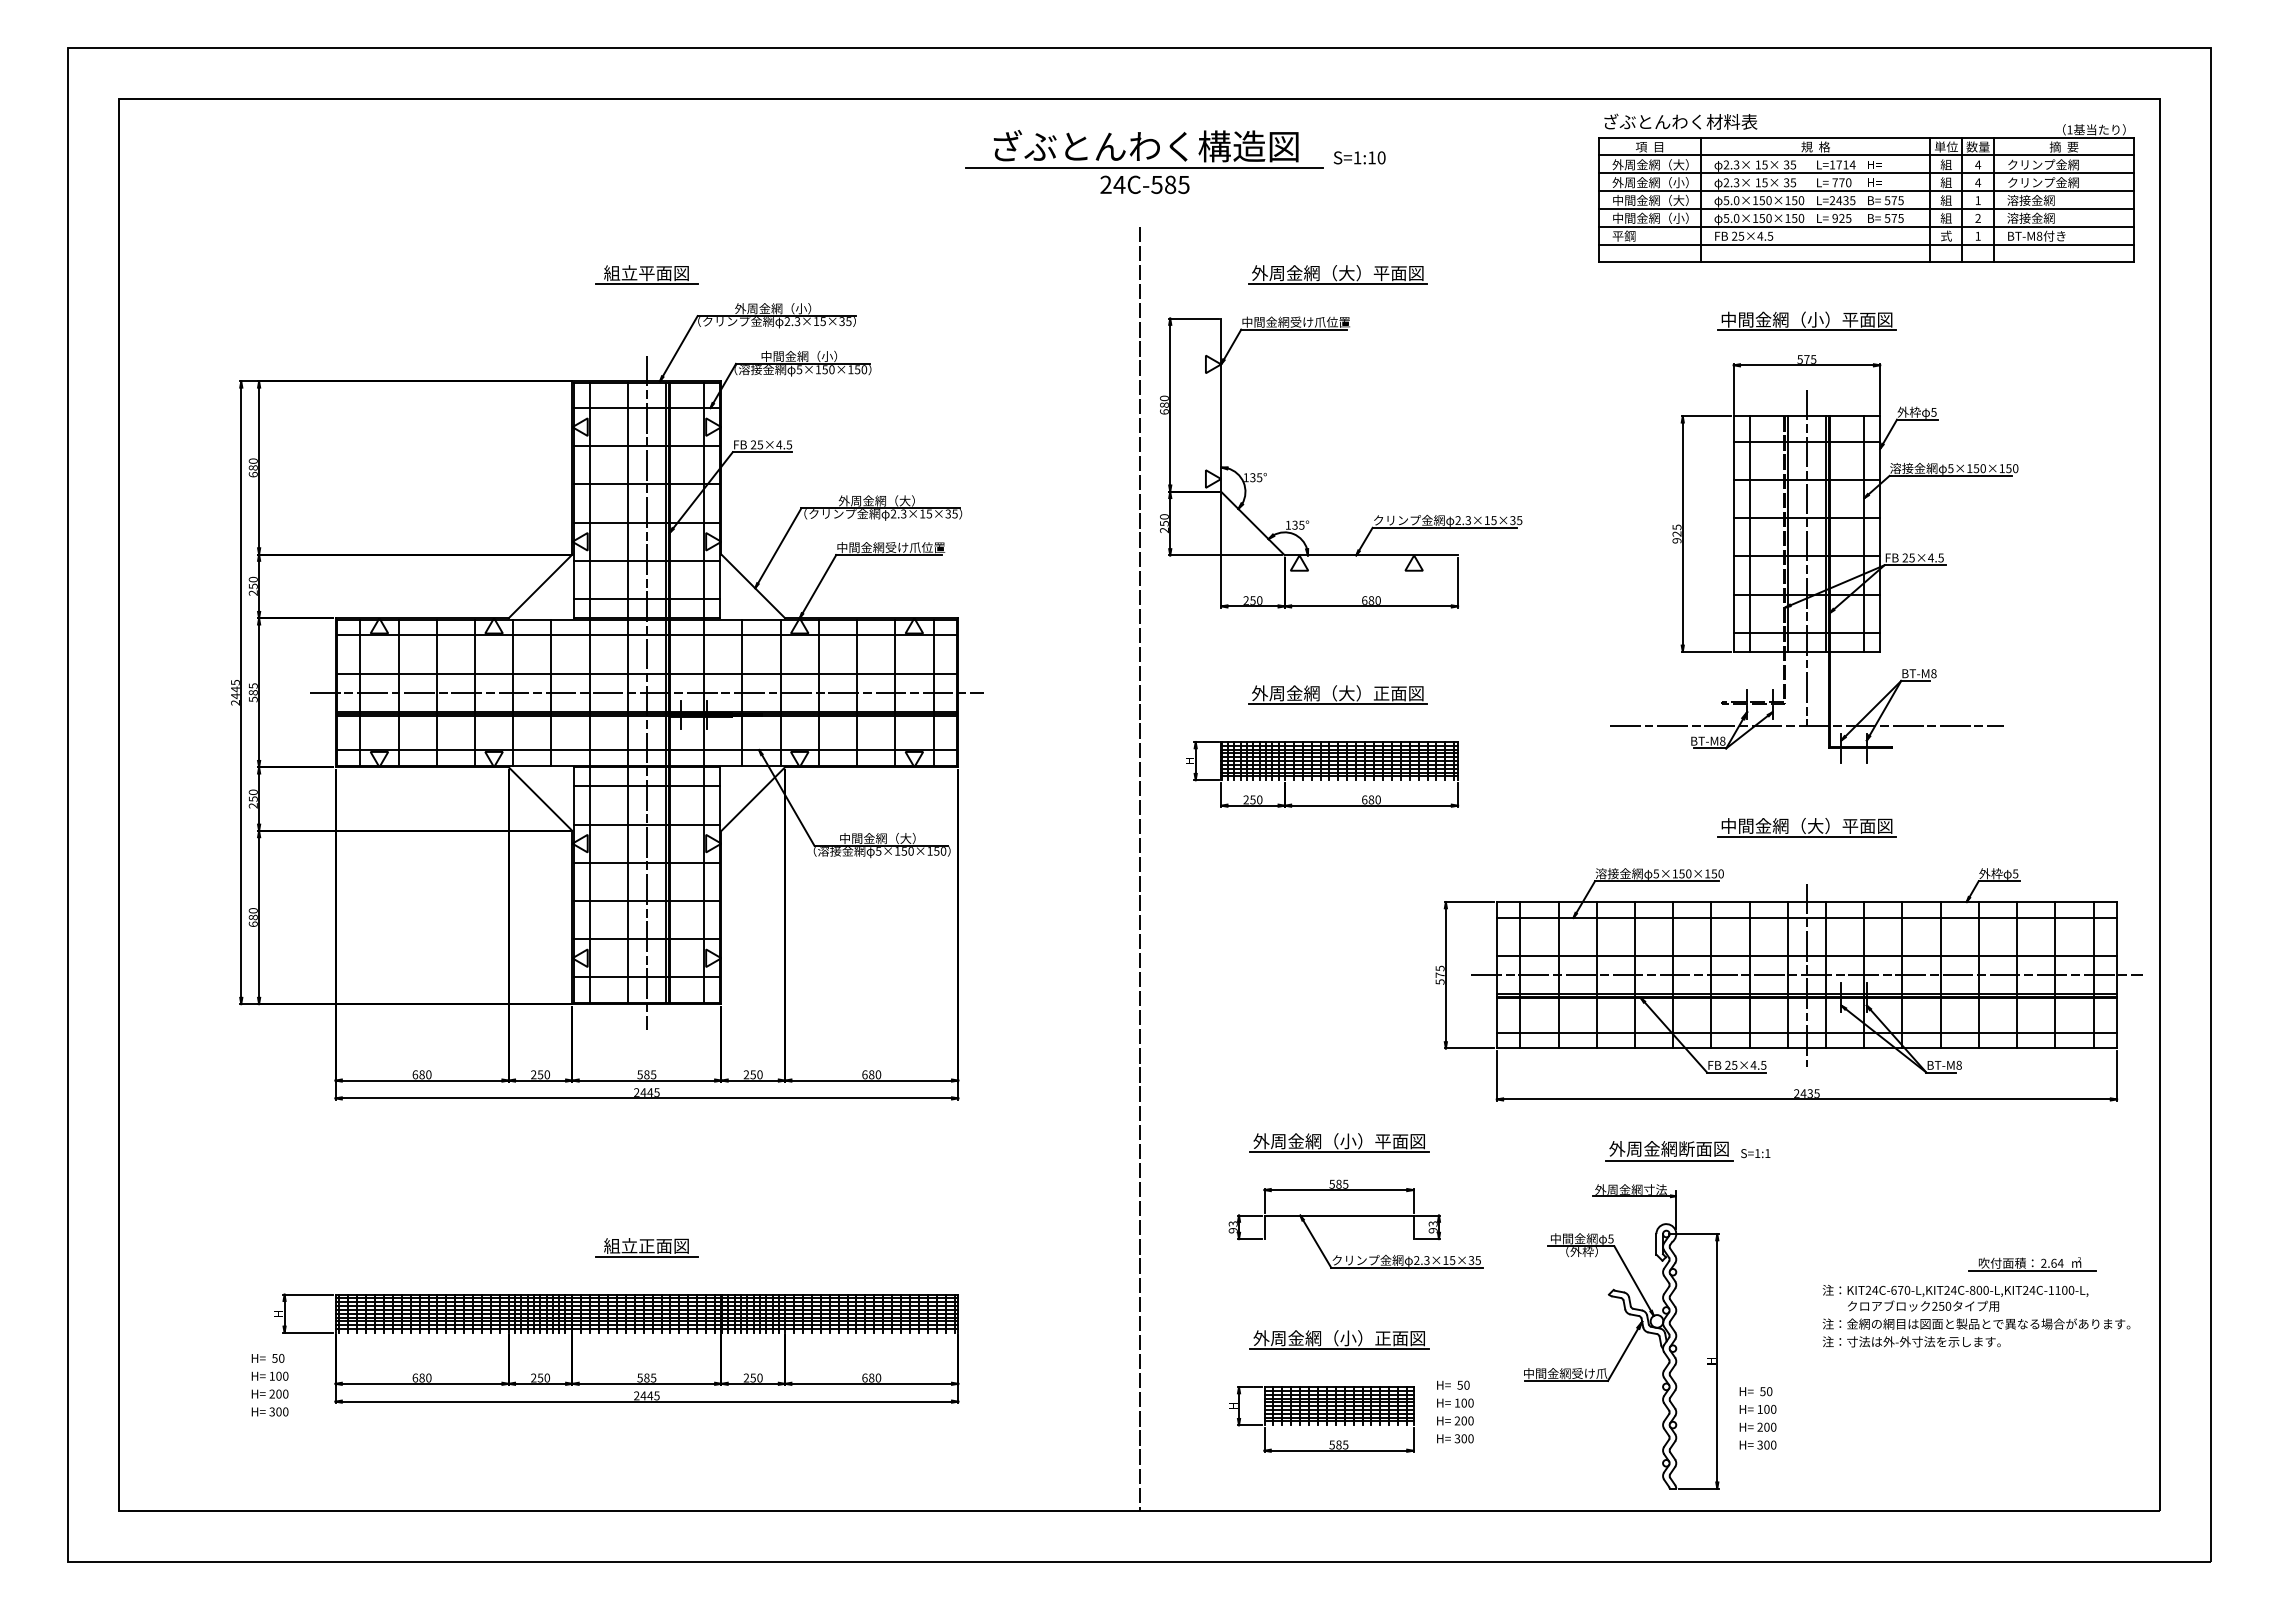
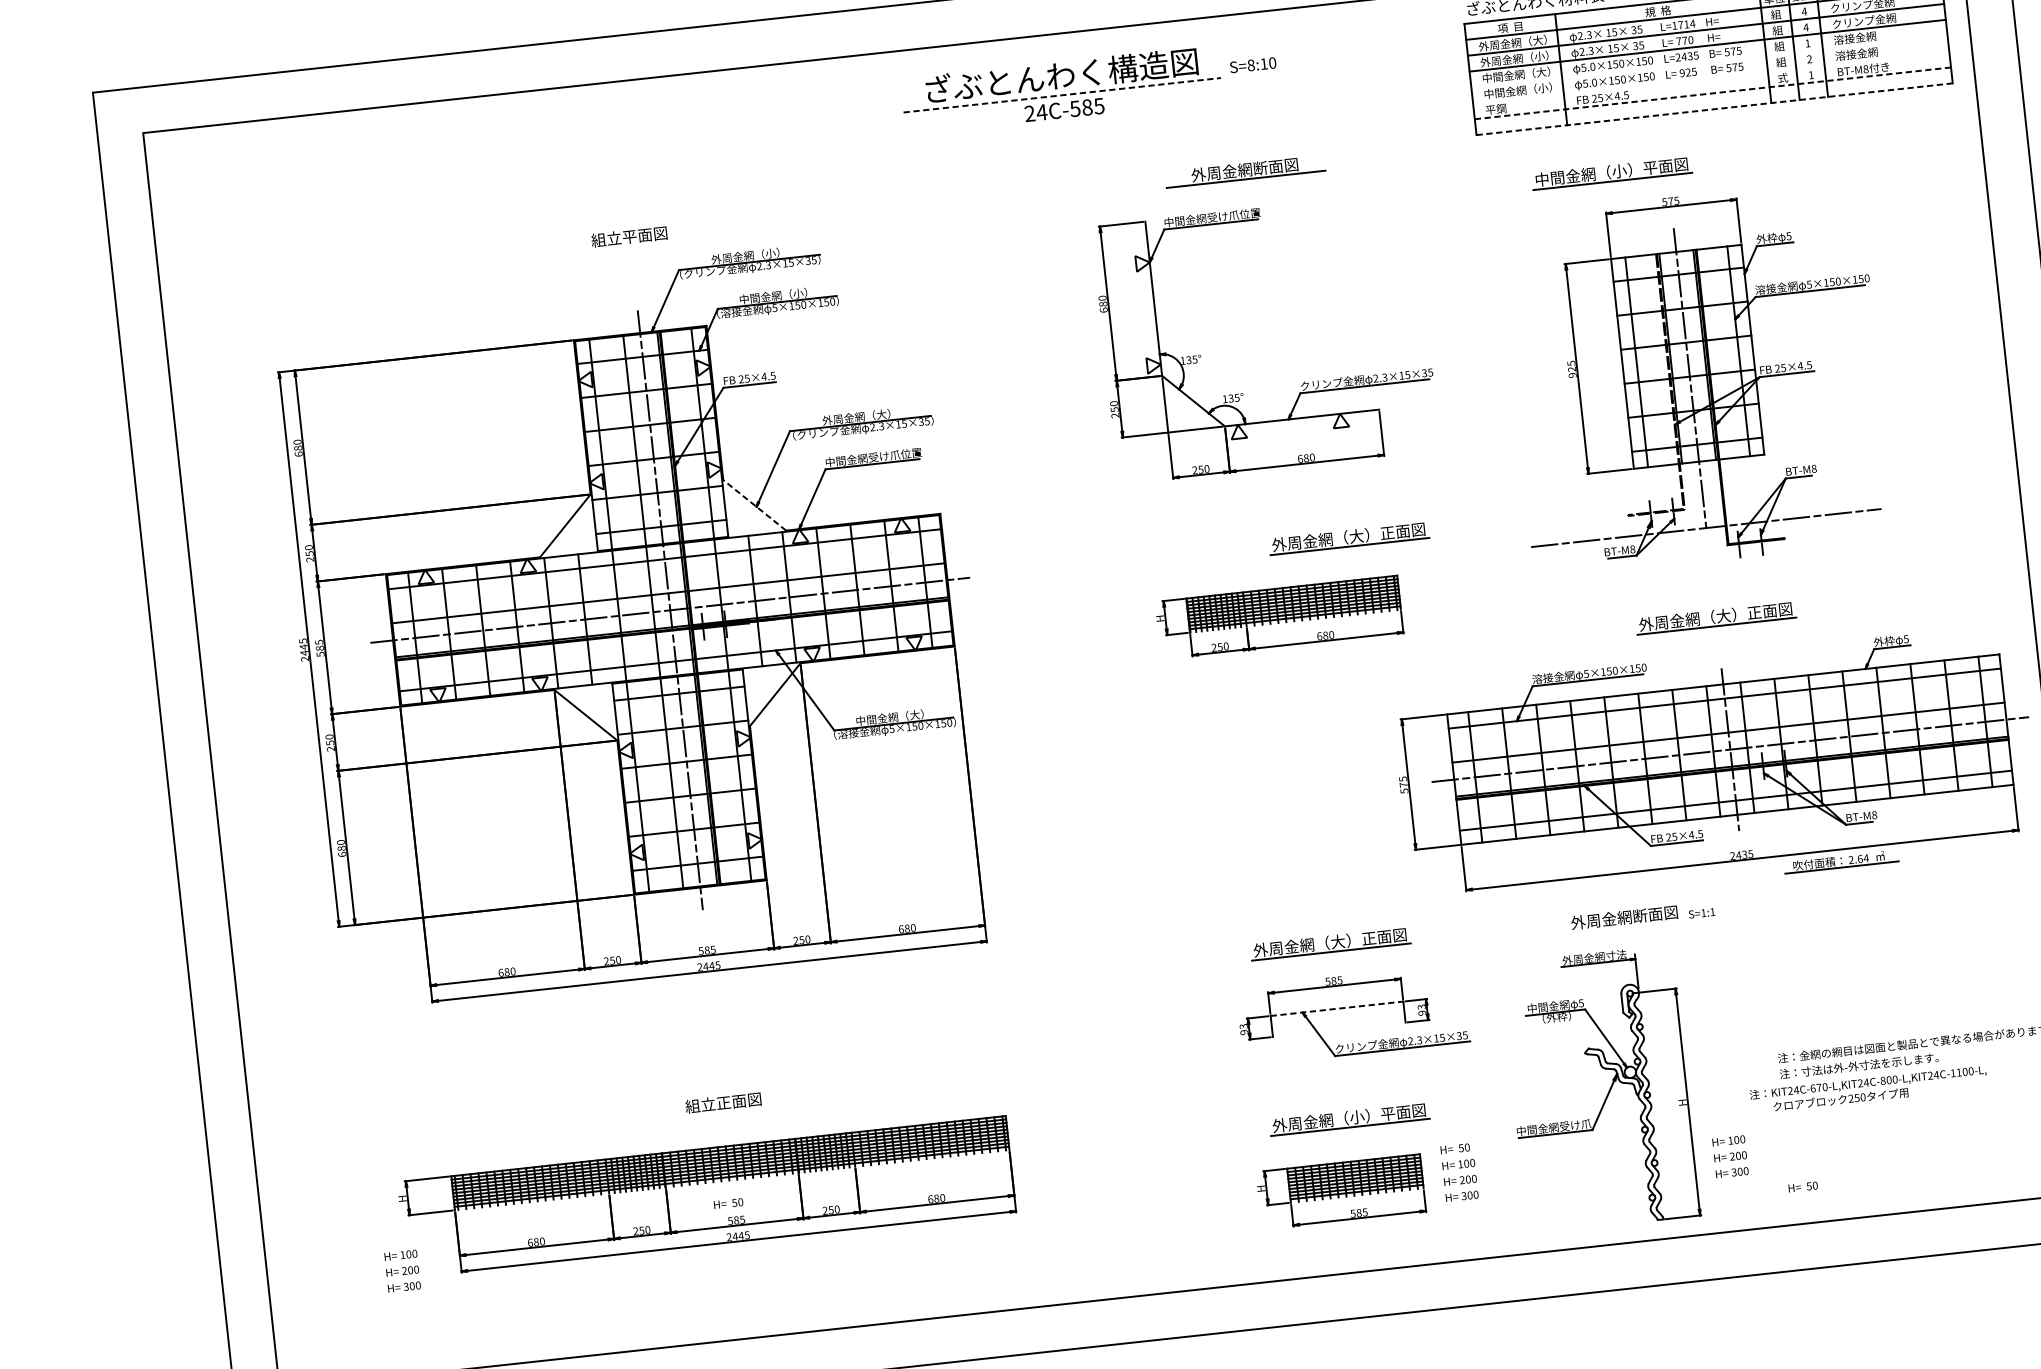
text: (1357, 157) -> (1251, 65), S=1:10 -> S=8:10
line: (1144, 168) -> (1062, 95), solid -> dashed
line: (1866, 208) -> (1709, 61), removed
line: (1866, 226) -> (1710, 77), removed
line: (1867, 244) -> (1713, 93), solid -> dashed
line: (1867, 262) -> (1715, 109), solid -> dashed
text: (1337, 273) -> (1244, 170), 外周金網（大）平面図 -> 外周金網断面図
line: (646, 283) -> (630, 246), removed
part: (1806, 320) -> (1611, 172), moved
line: (752, 586) -> (754, 505), solid -> dashed
part: (1337, 694) -> (1348, 538), moved
text: (1789, 825) -> (1700, 617), 中間金網（大）平面図 -> 外周金網（大）正面図
line: (1139, 868) -> (1125, 719), removed
text: (1365, 1141) -> (1353, 940), 外周金網（小）平面図 -> 外周金網（大）正面図
line: (1669, 1160) -> (1625, 927), removed
line: (1339, 1215) -> (1337, 1008), solid -> dashed
line: (646, 1256) -> (724, 1112), removed
part: (2032, 1264) -> (1841, 862), moved
text: (1955, 1297) -> (1868, 1088), moved
text: (1382, 1338) -> (1387, 1114), 外周金網（小）正面図 -> 外周金網（小）平面図
text: (267, 1358) -> (728, 1203), moved
text: (1755, 1391) -> (1802, 1186), moved

